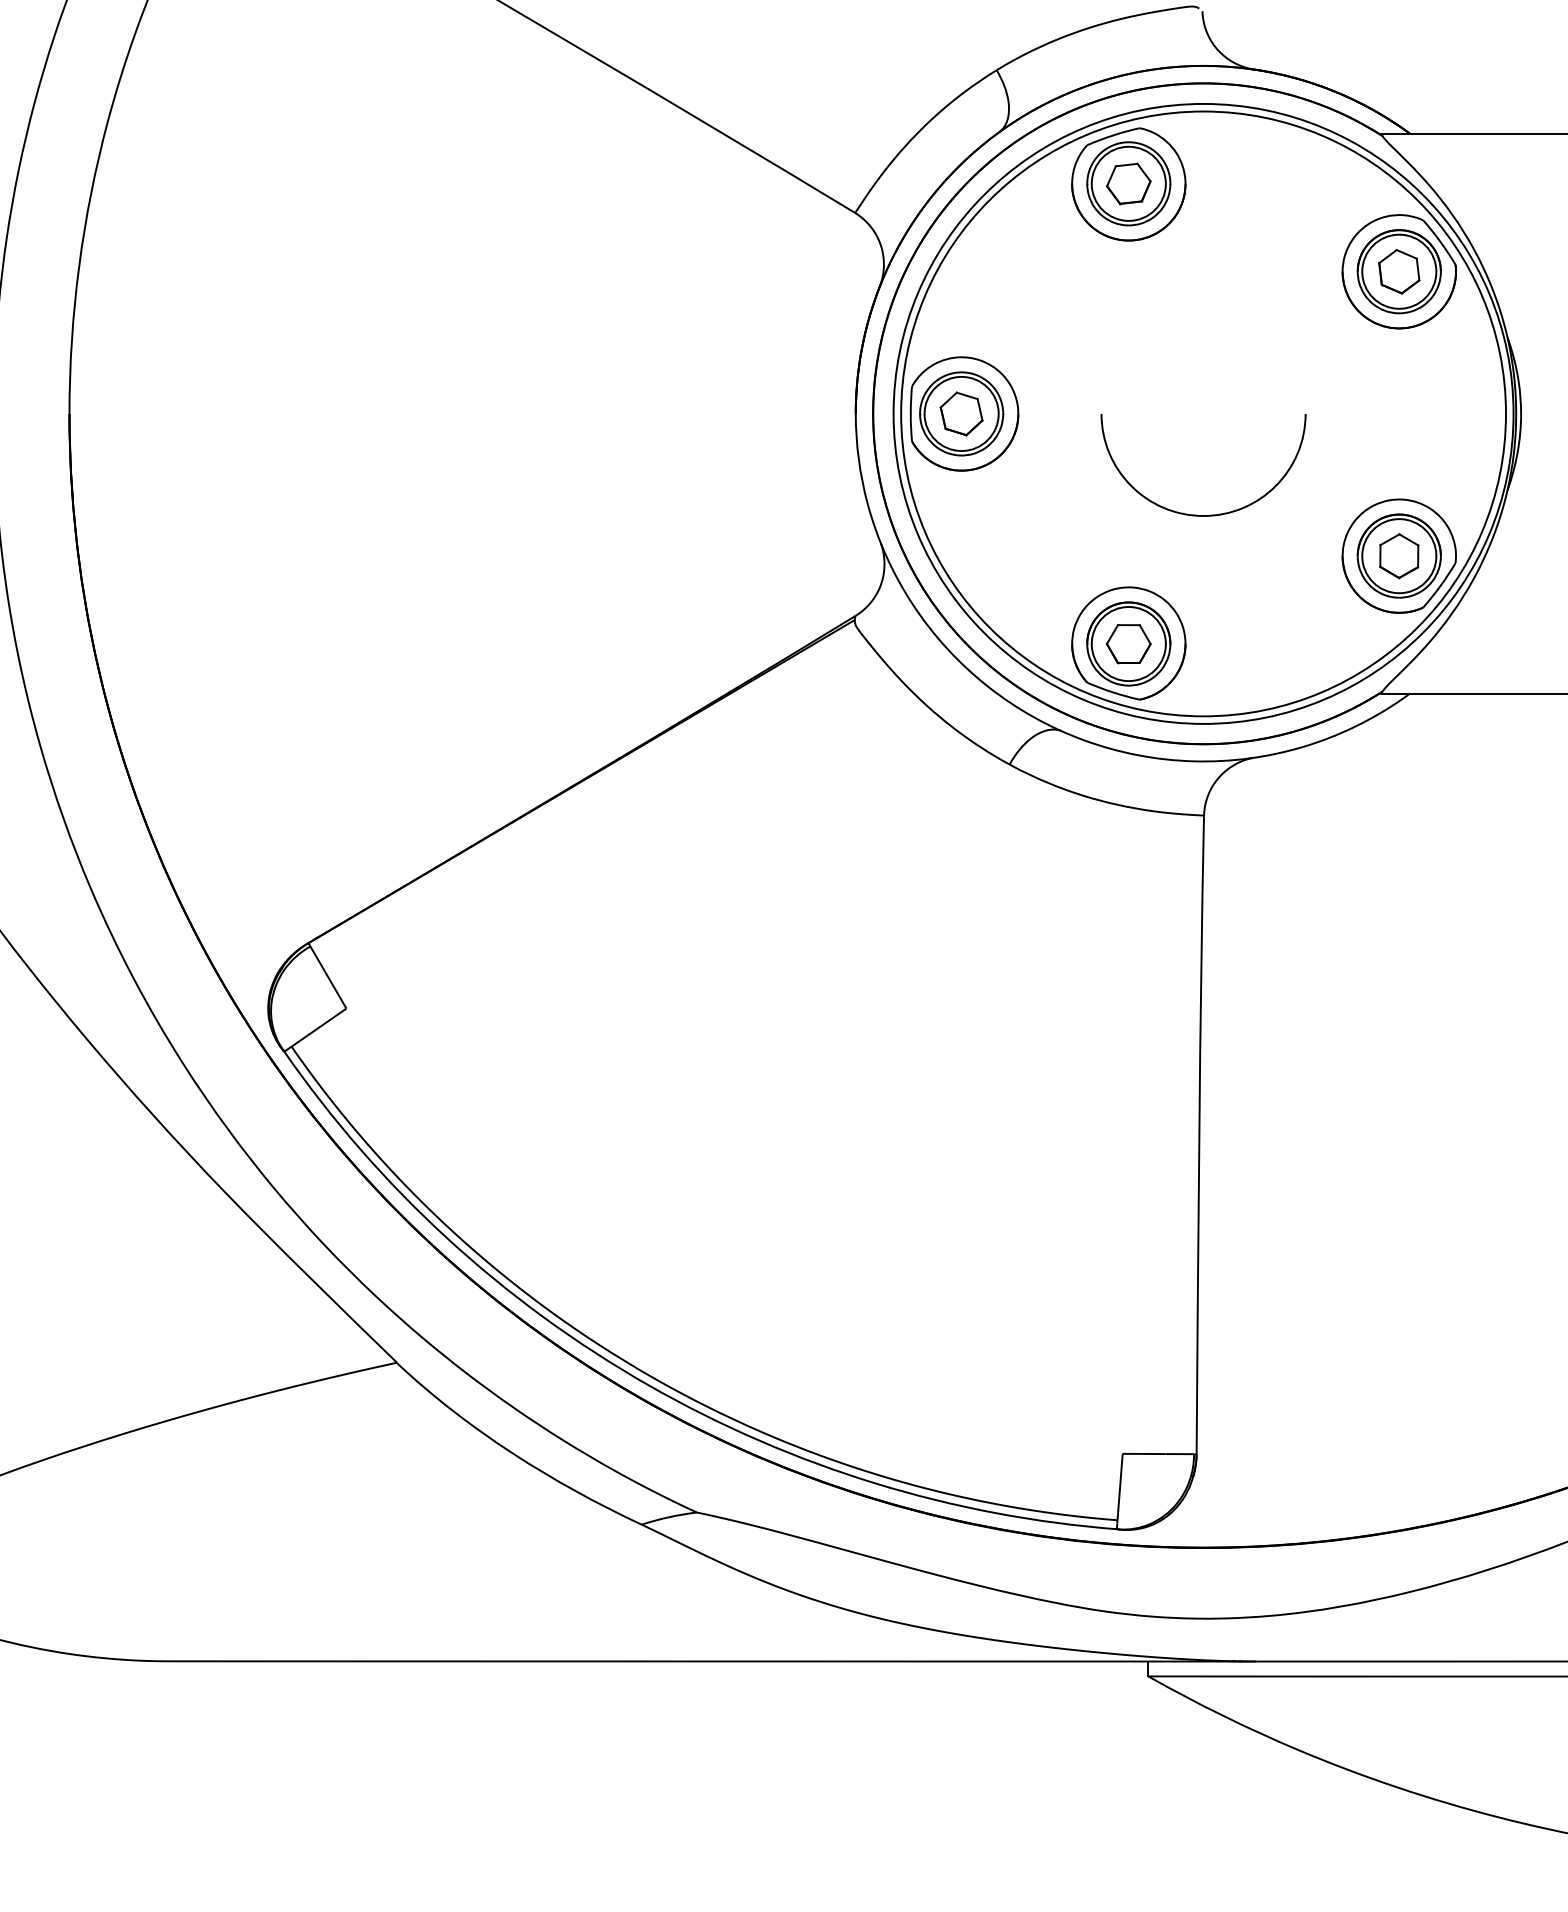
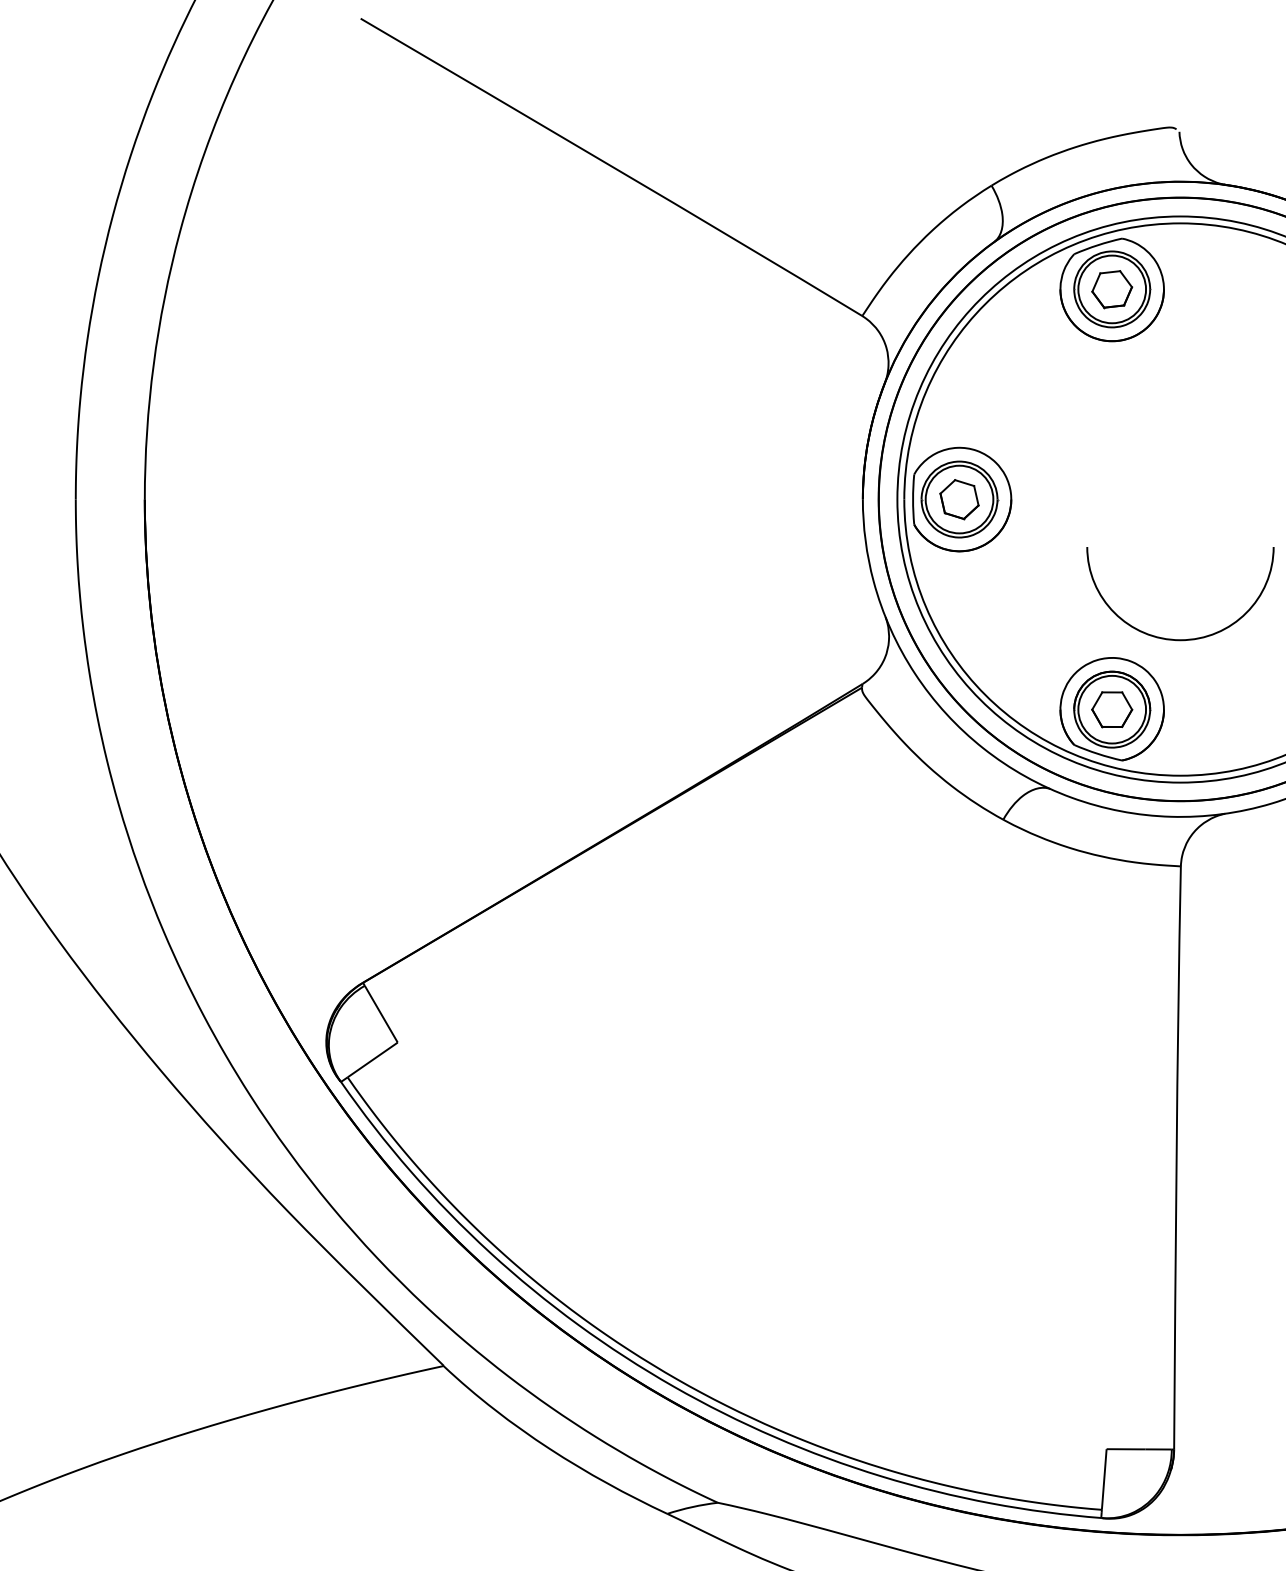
arc: (1197, 514) -> (1174, 638), moved

